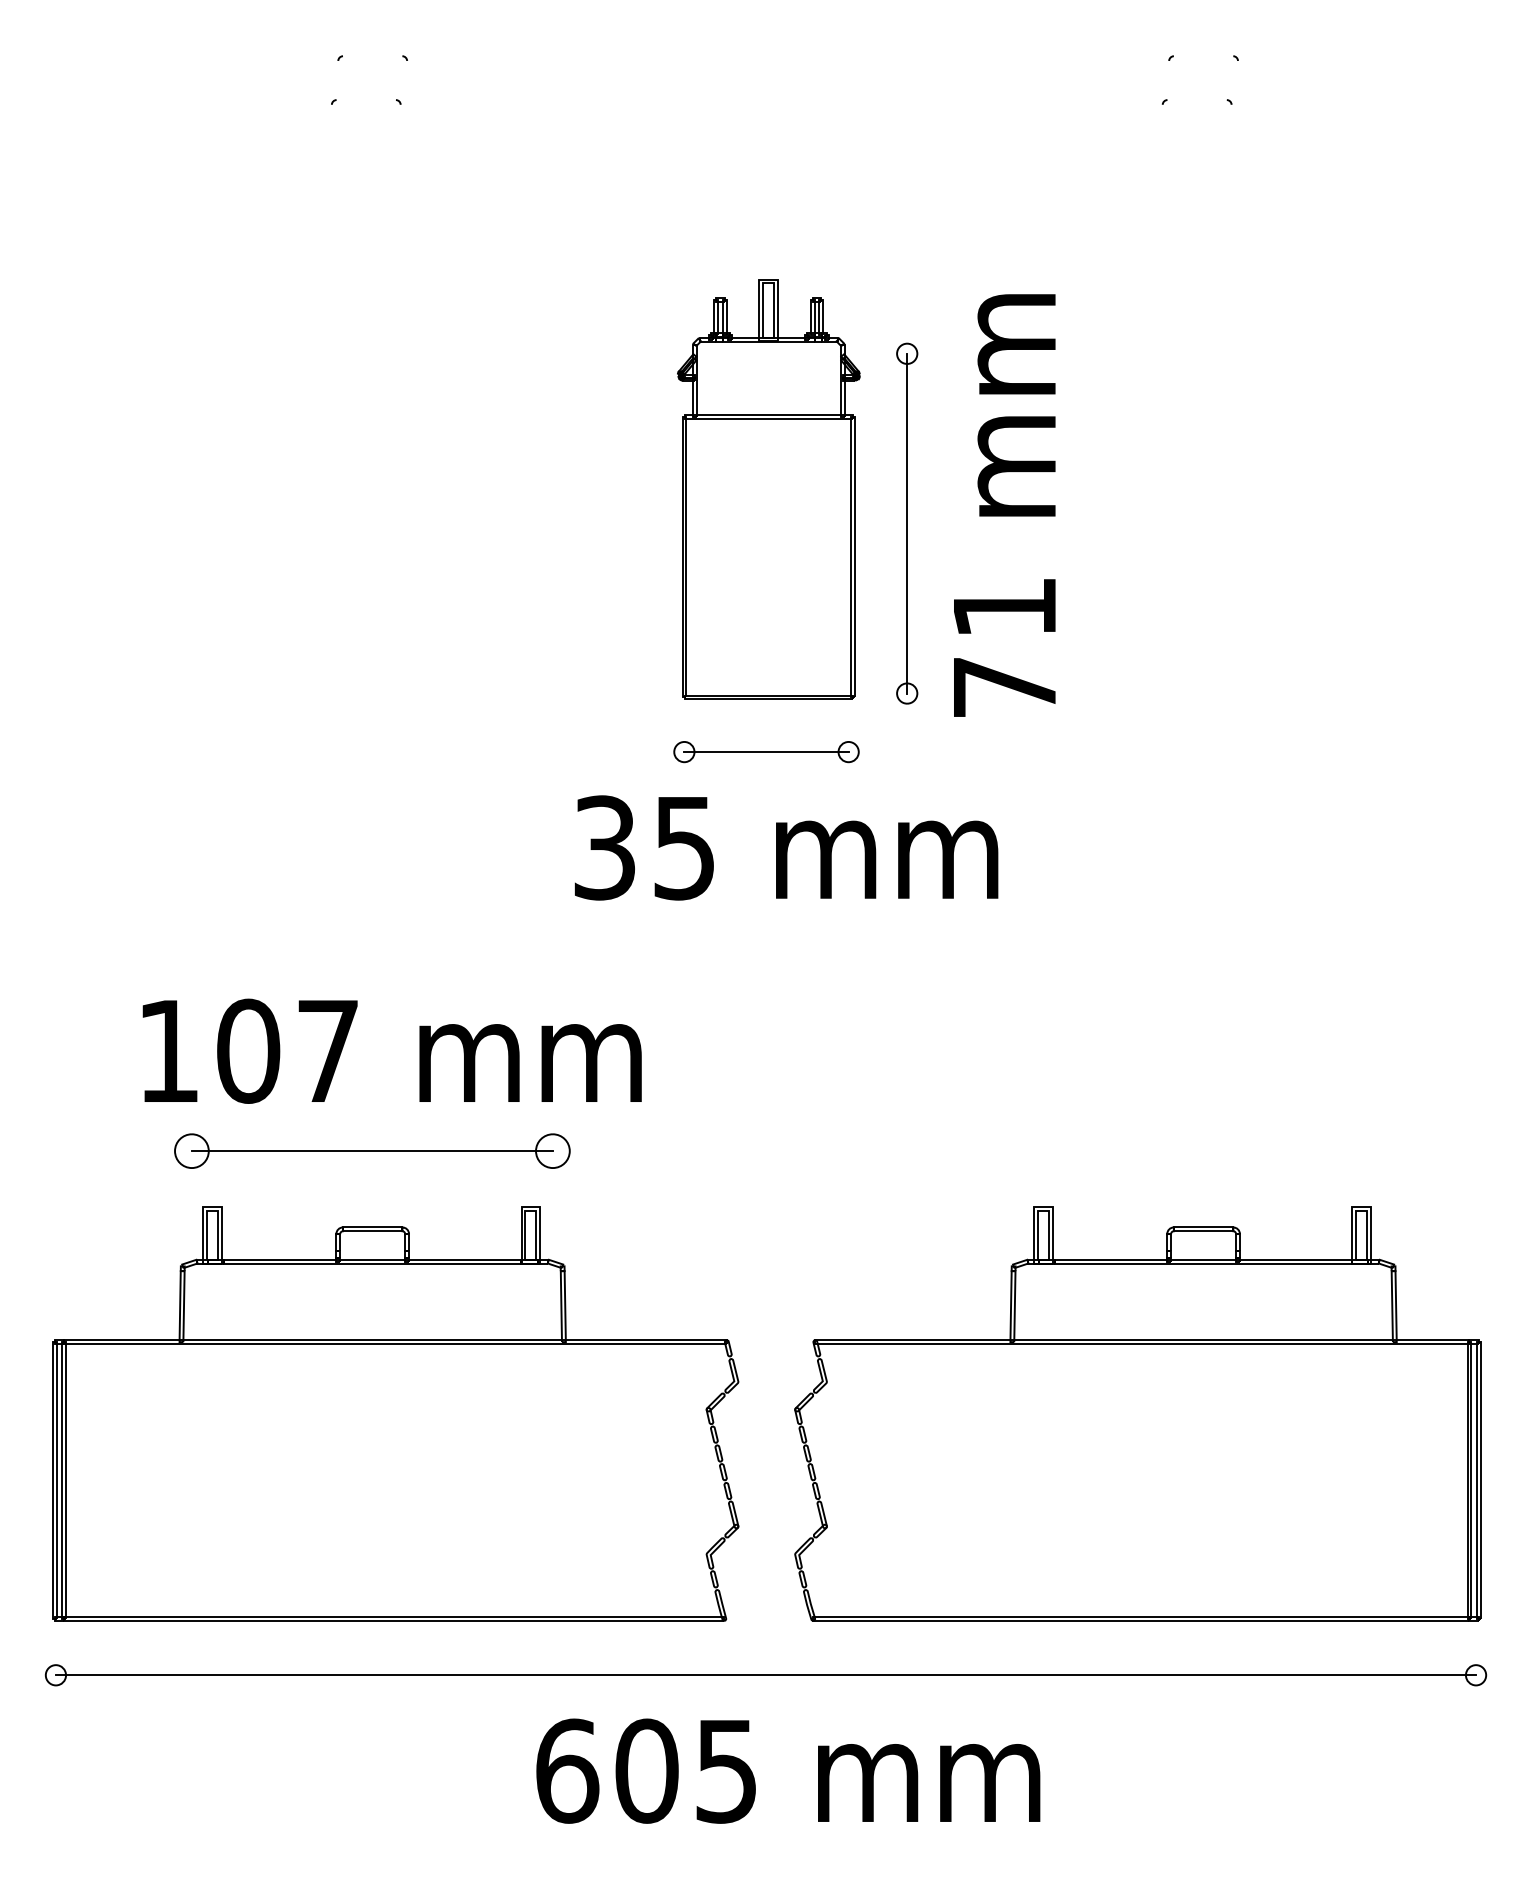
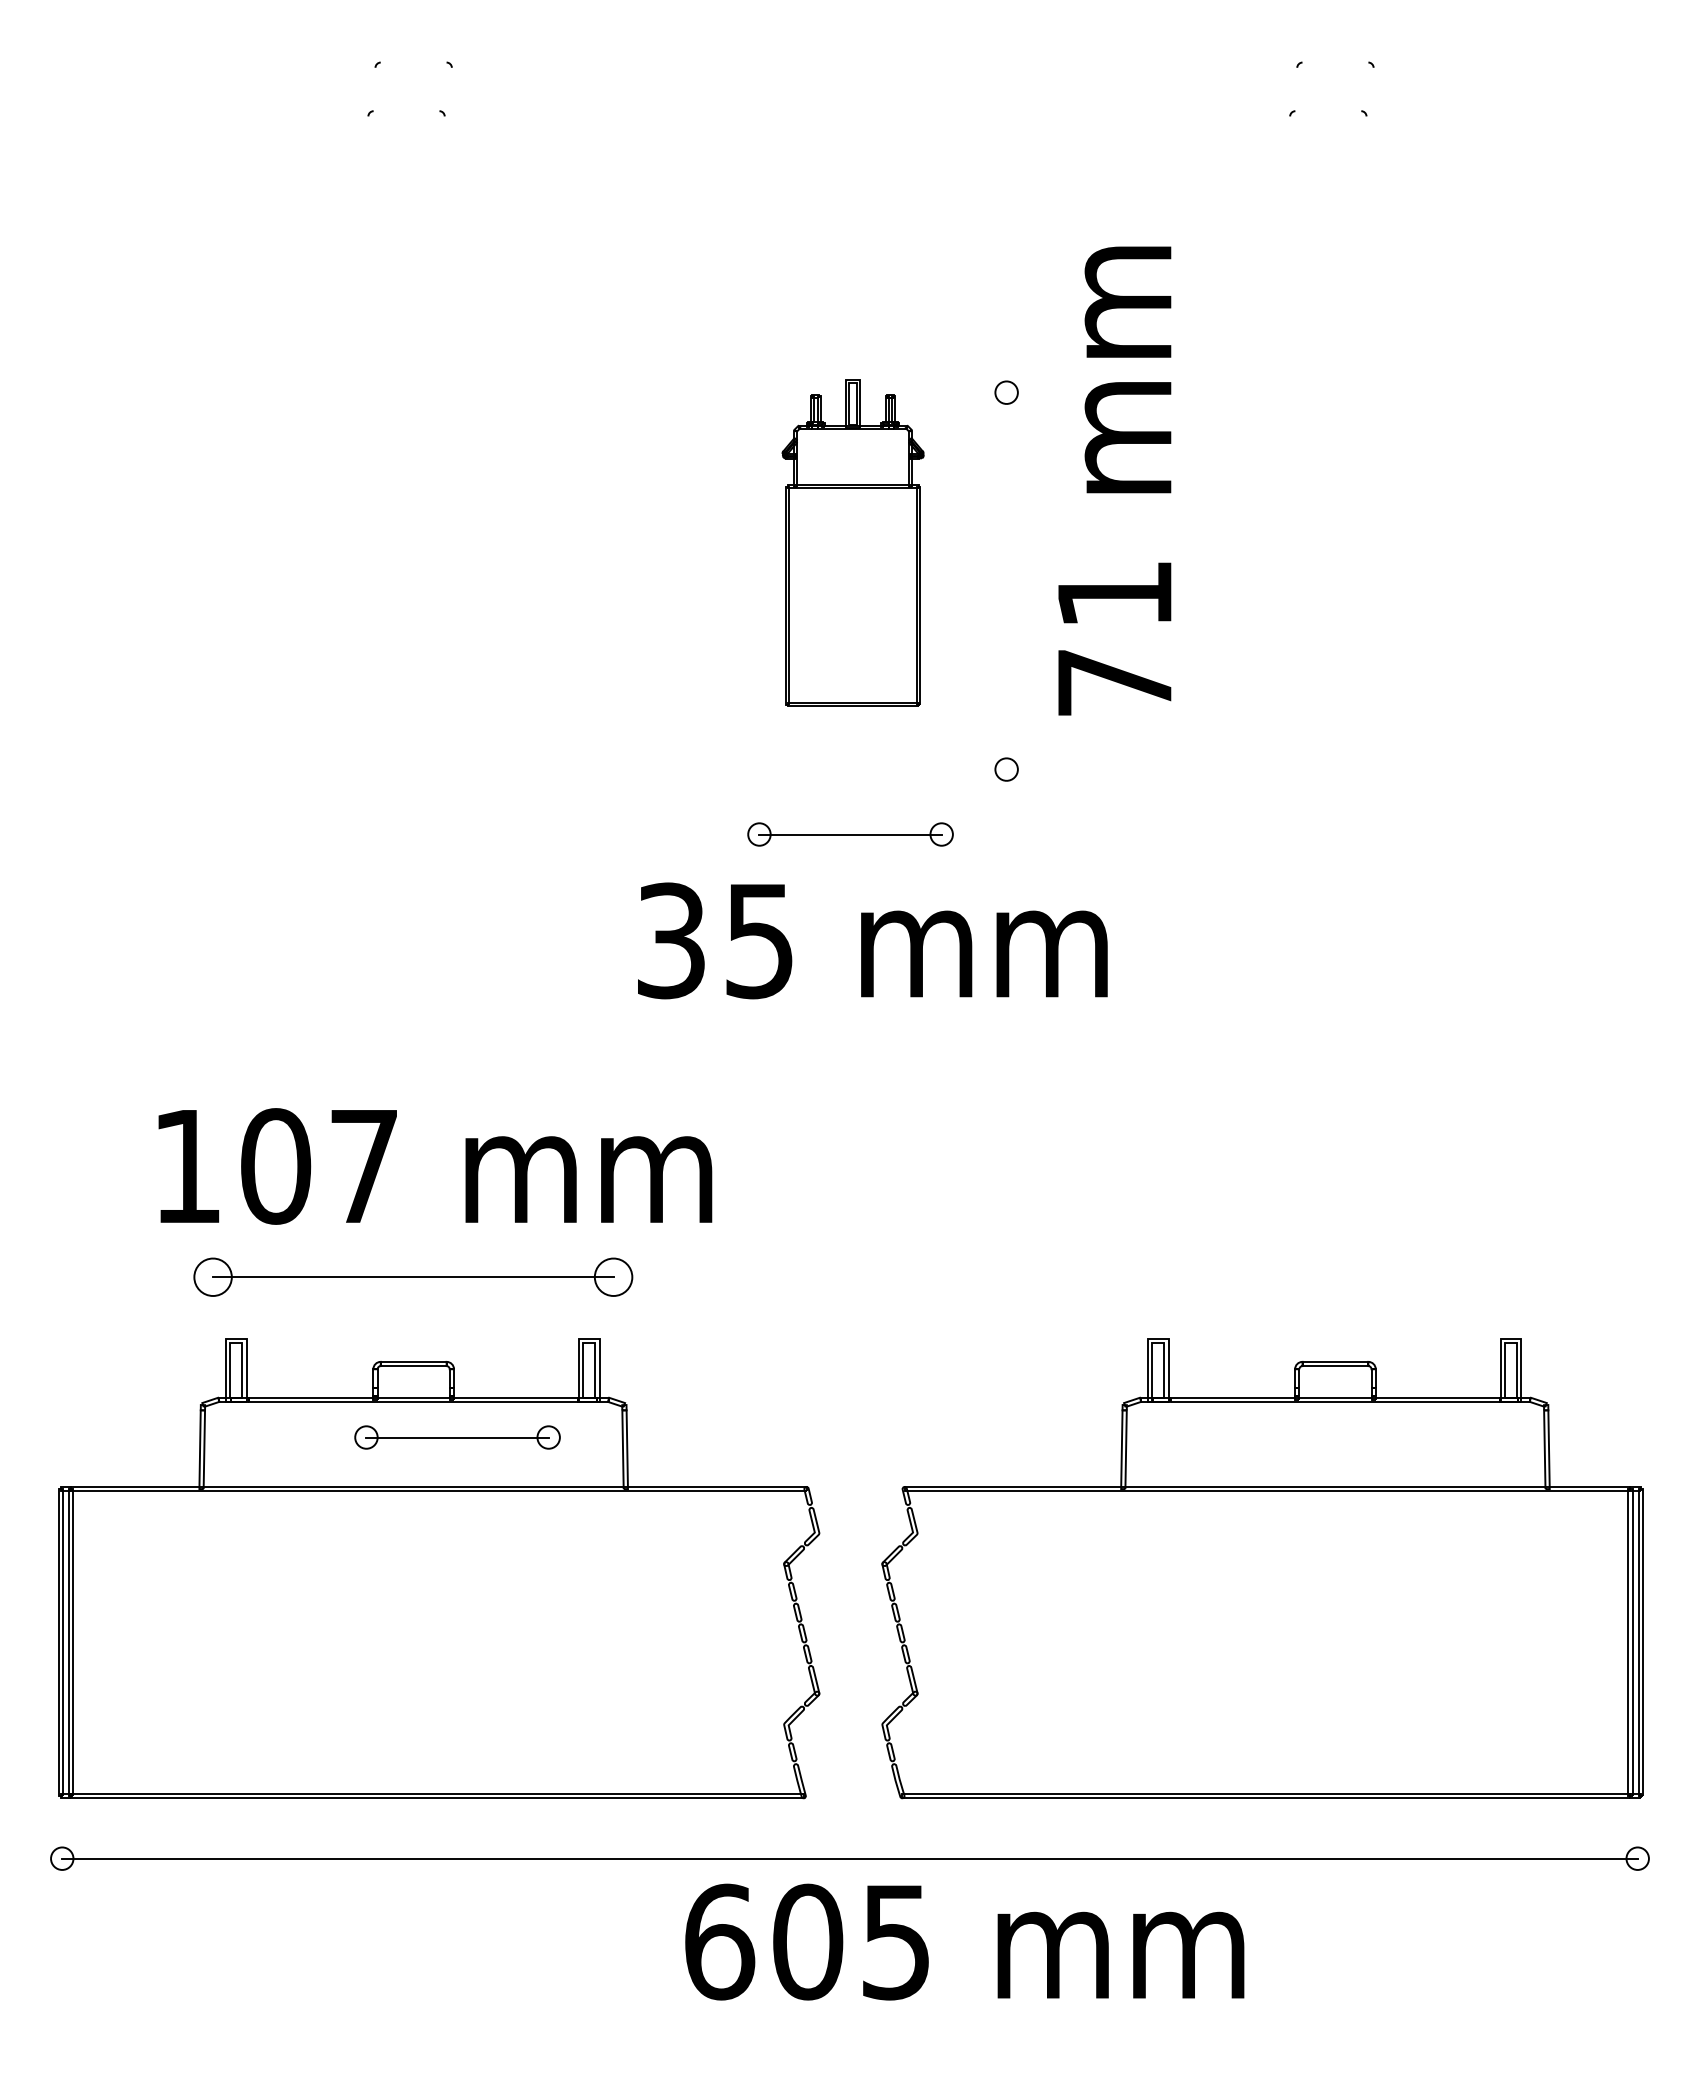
part: (768, 488) -> (852, 542), size x0.7
text: (1004, 505) -> (1114, 480), moved
line: (907, 523) -> (1006, 580), removed
part: (412, 1295) -> (457, 1437), added
text: (788, 1770) -> (964, 1941), moved

